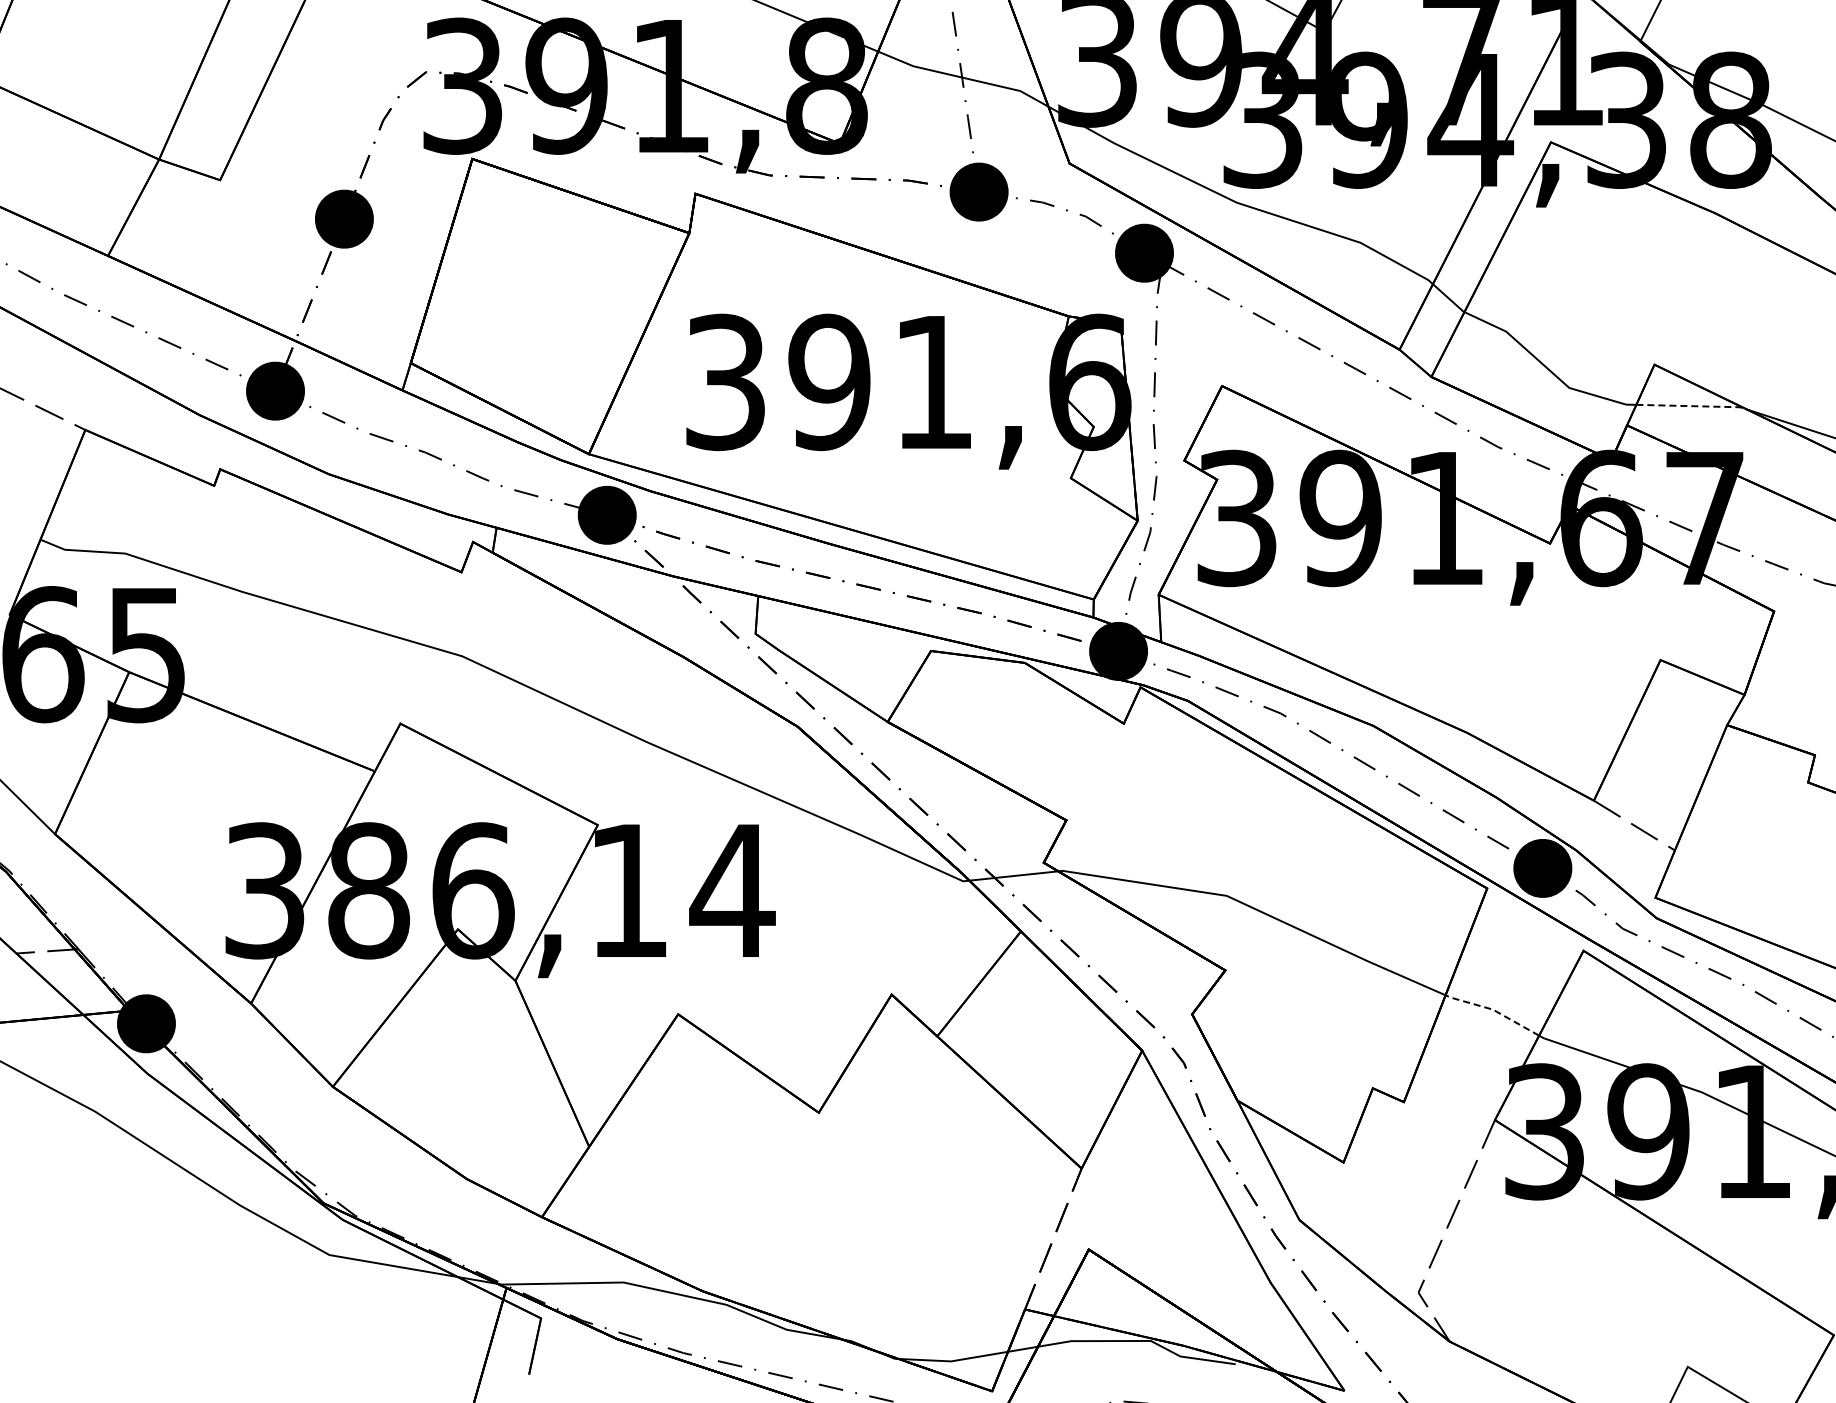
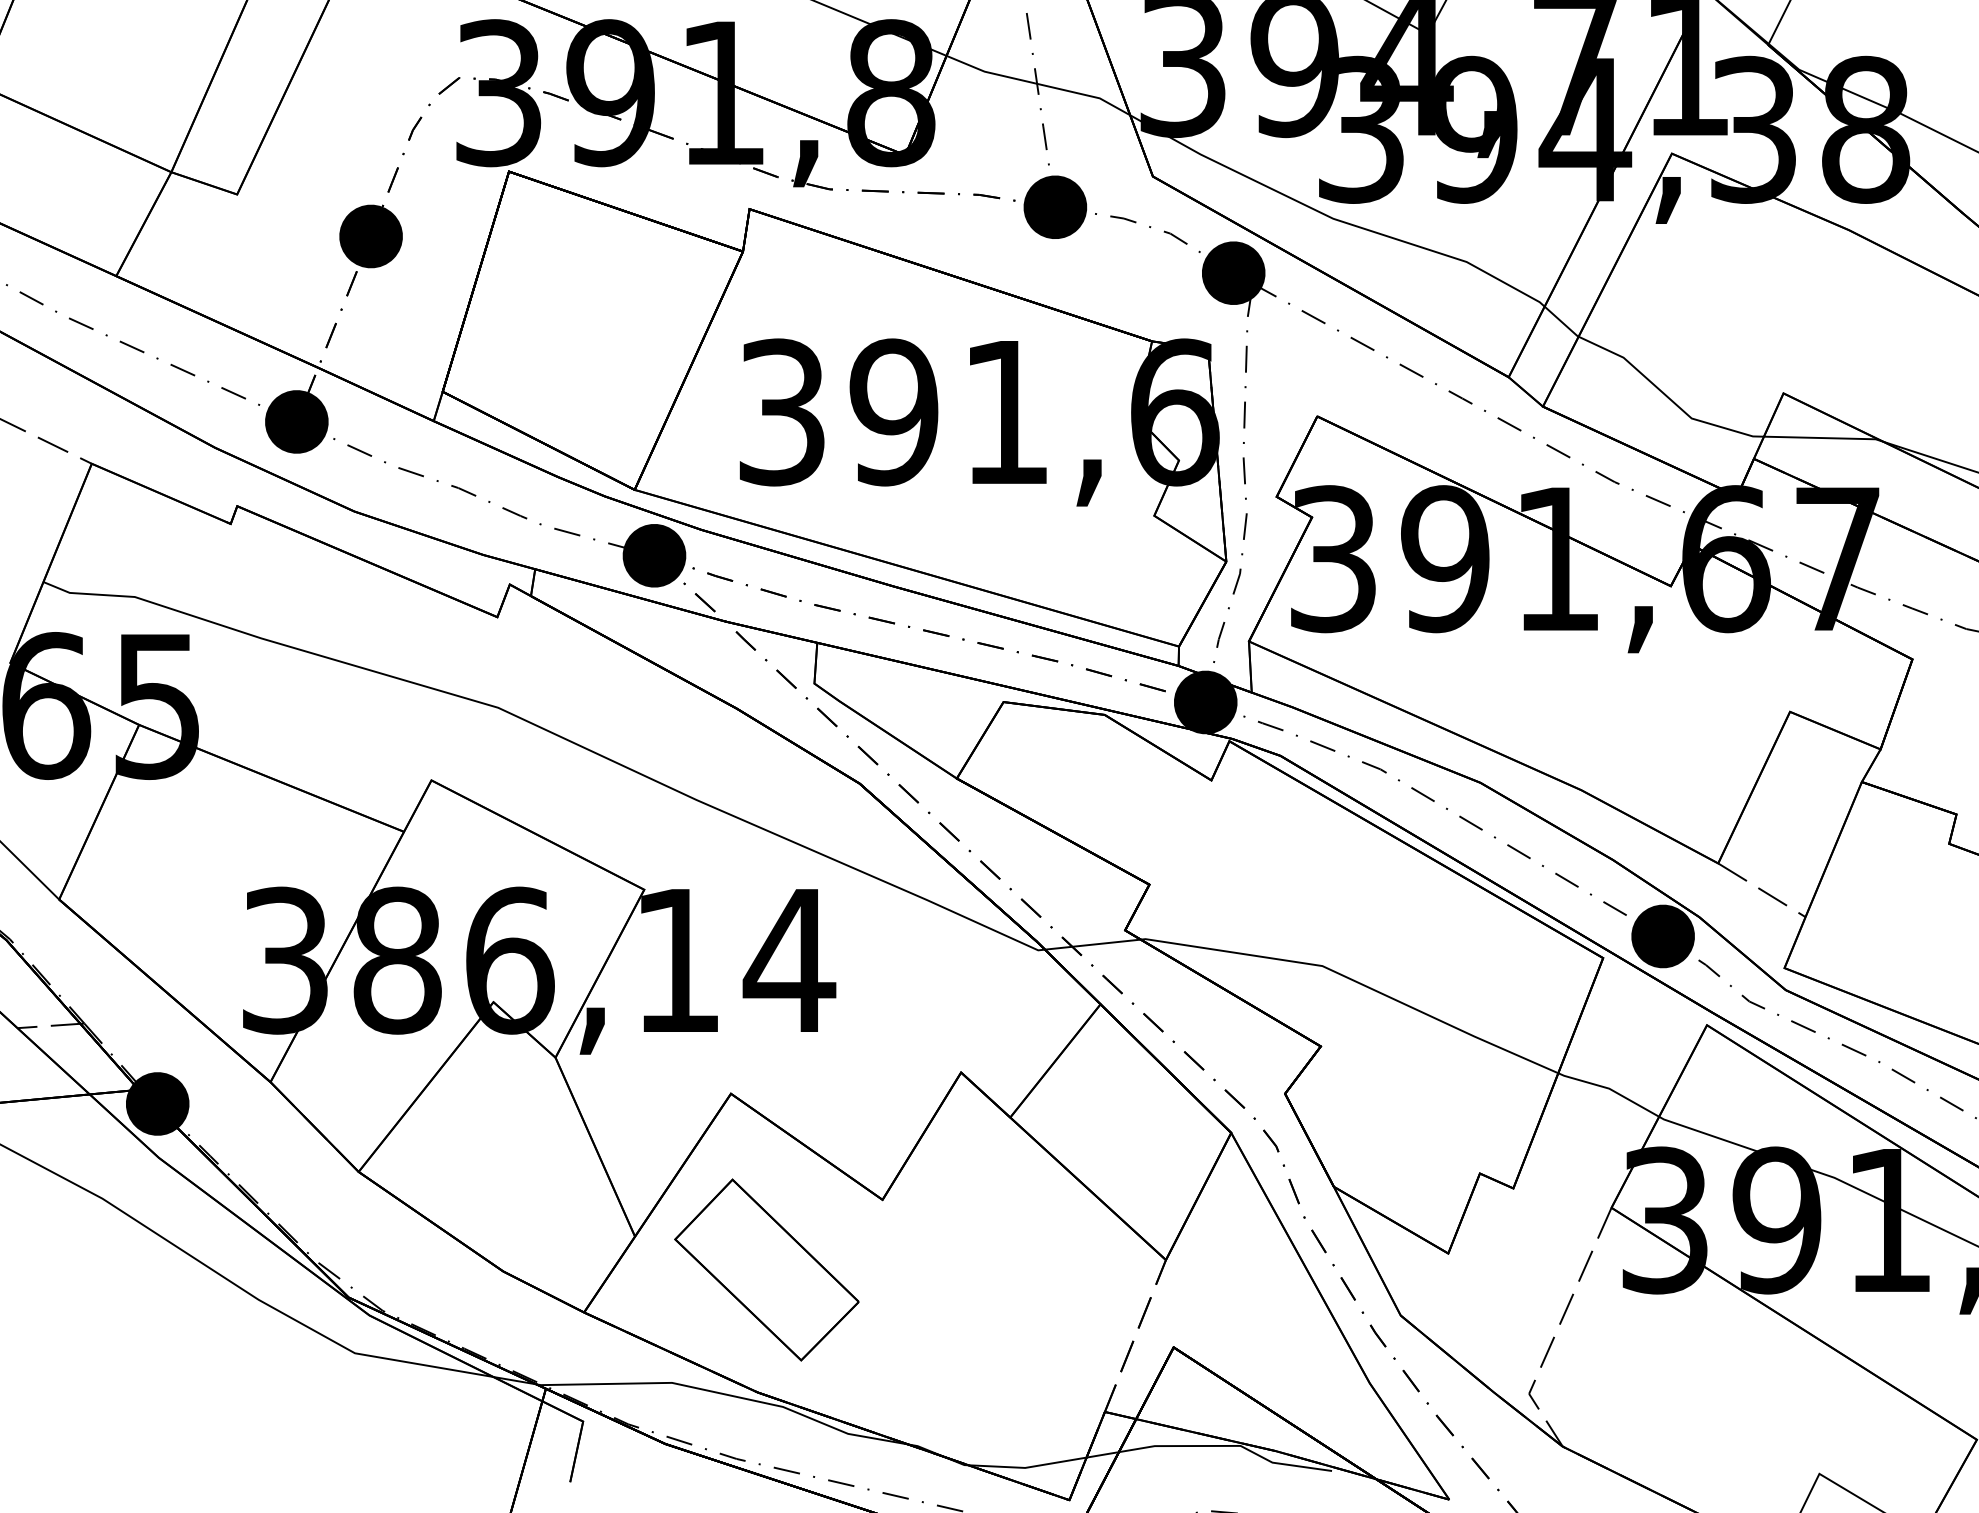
line: (1693, 406) -> (1825, 438), dashed -> solid
line: (1493, 1010) -> (1609, 1089), dashed -> solid
part: (711, 1177) -> (766, 1269), added

